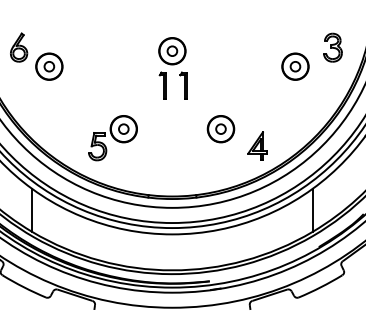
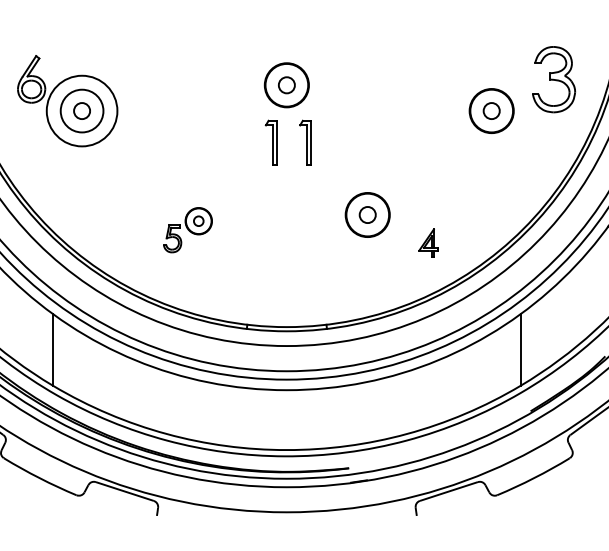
part: (332, 47) -> (553, 79), size x1.4
circle: (49, 66) -> (82, 110), size x1.6
part: (112, 138) -> (187, 230), size x0.6
part: (257, 145) -> (428, 242), size x0.6

